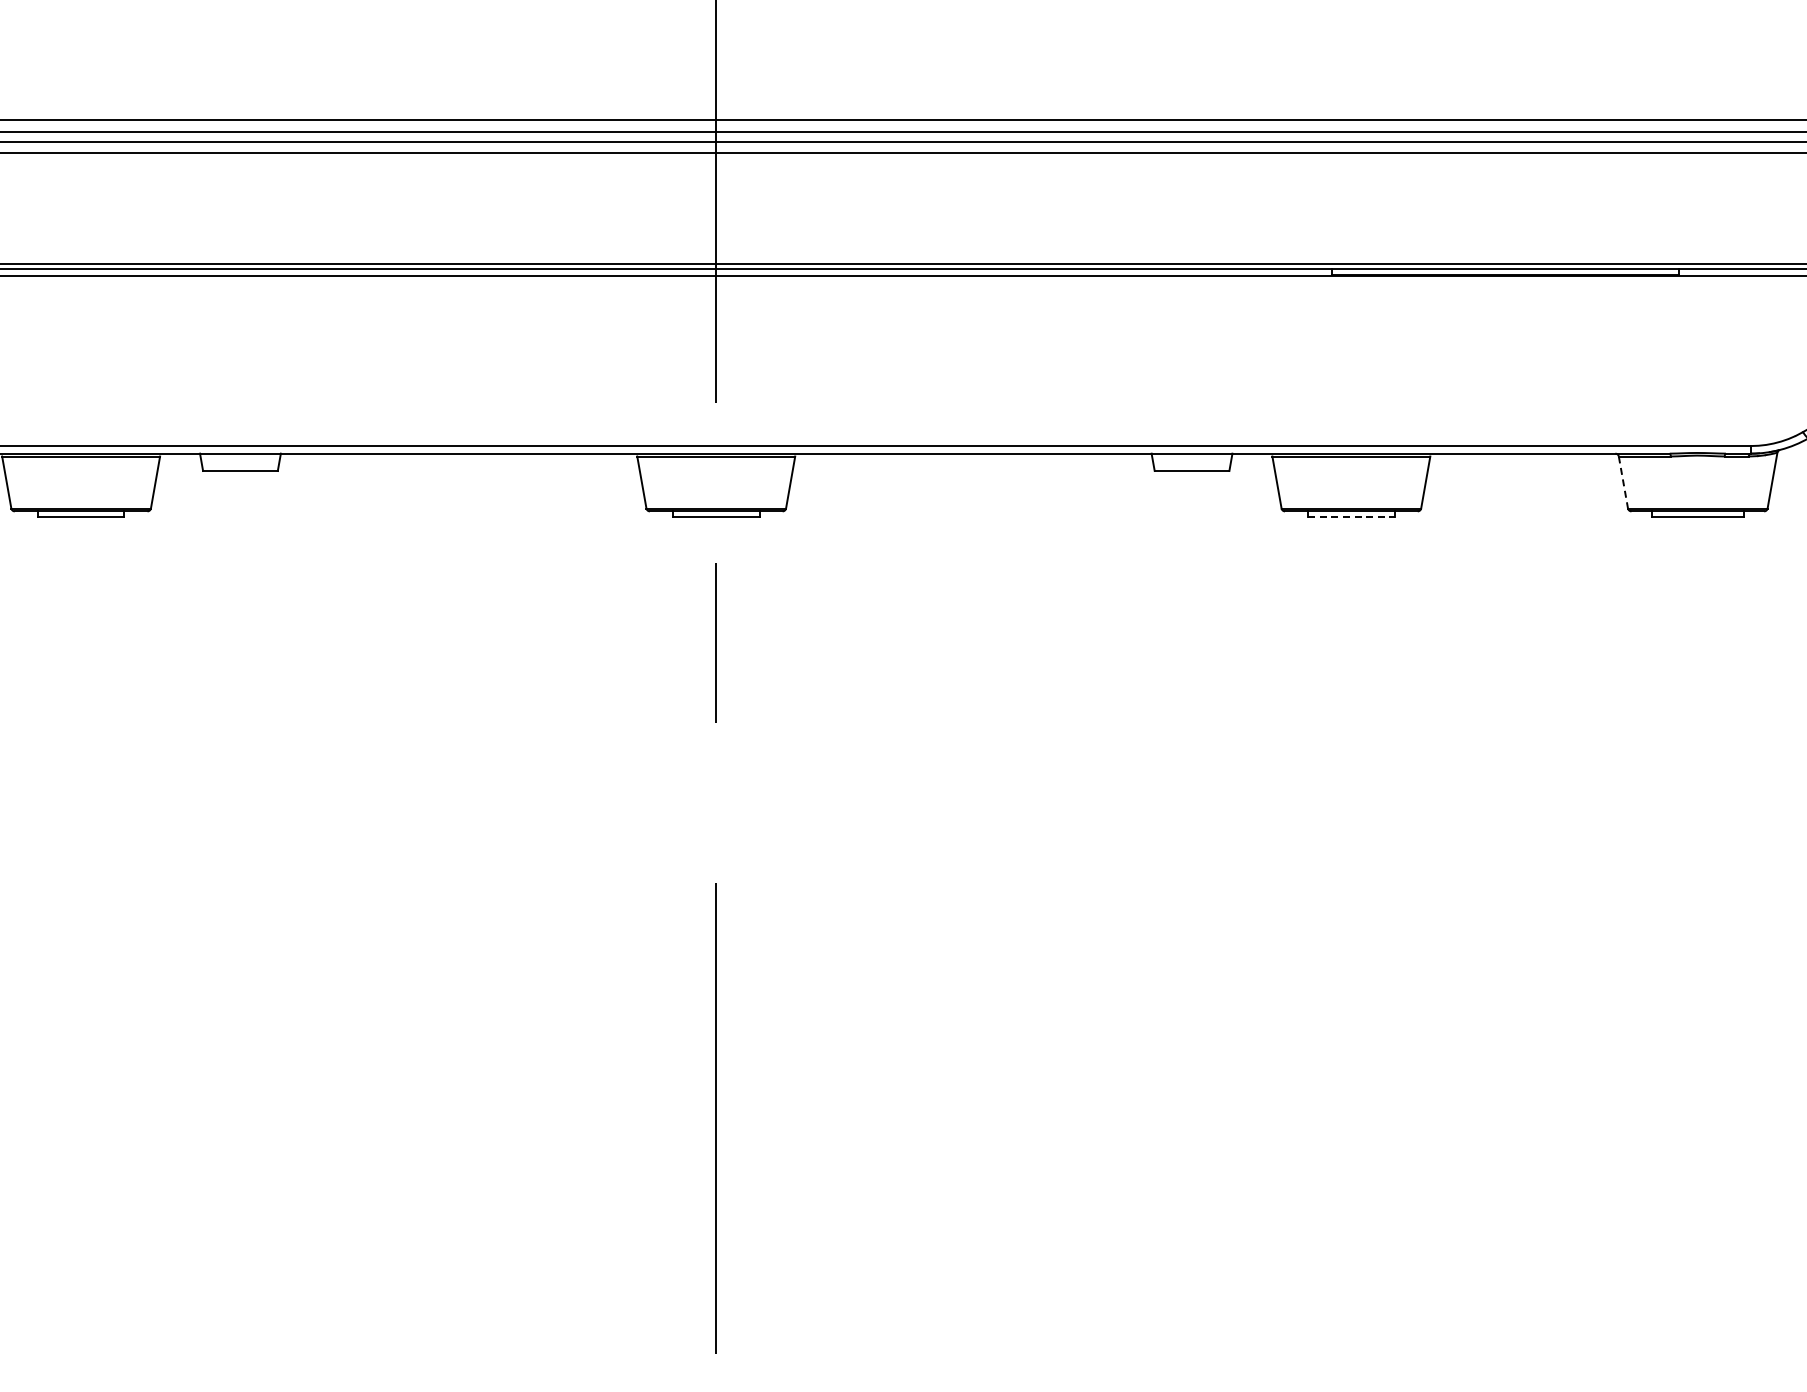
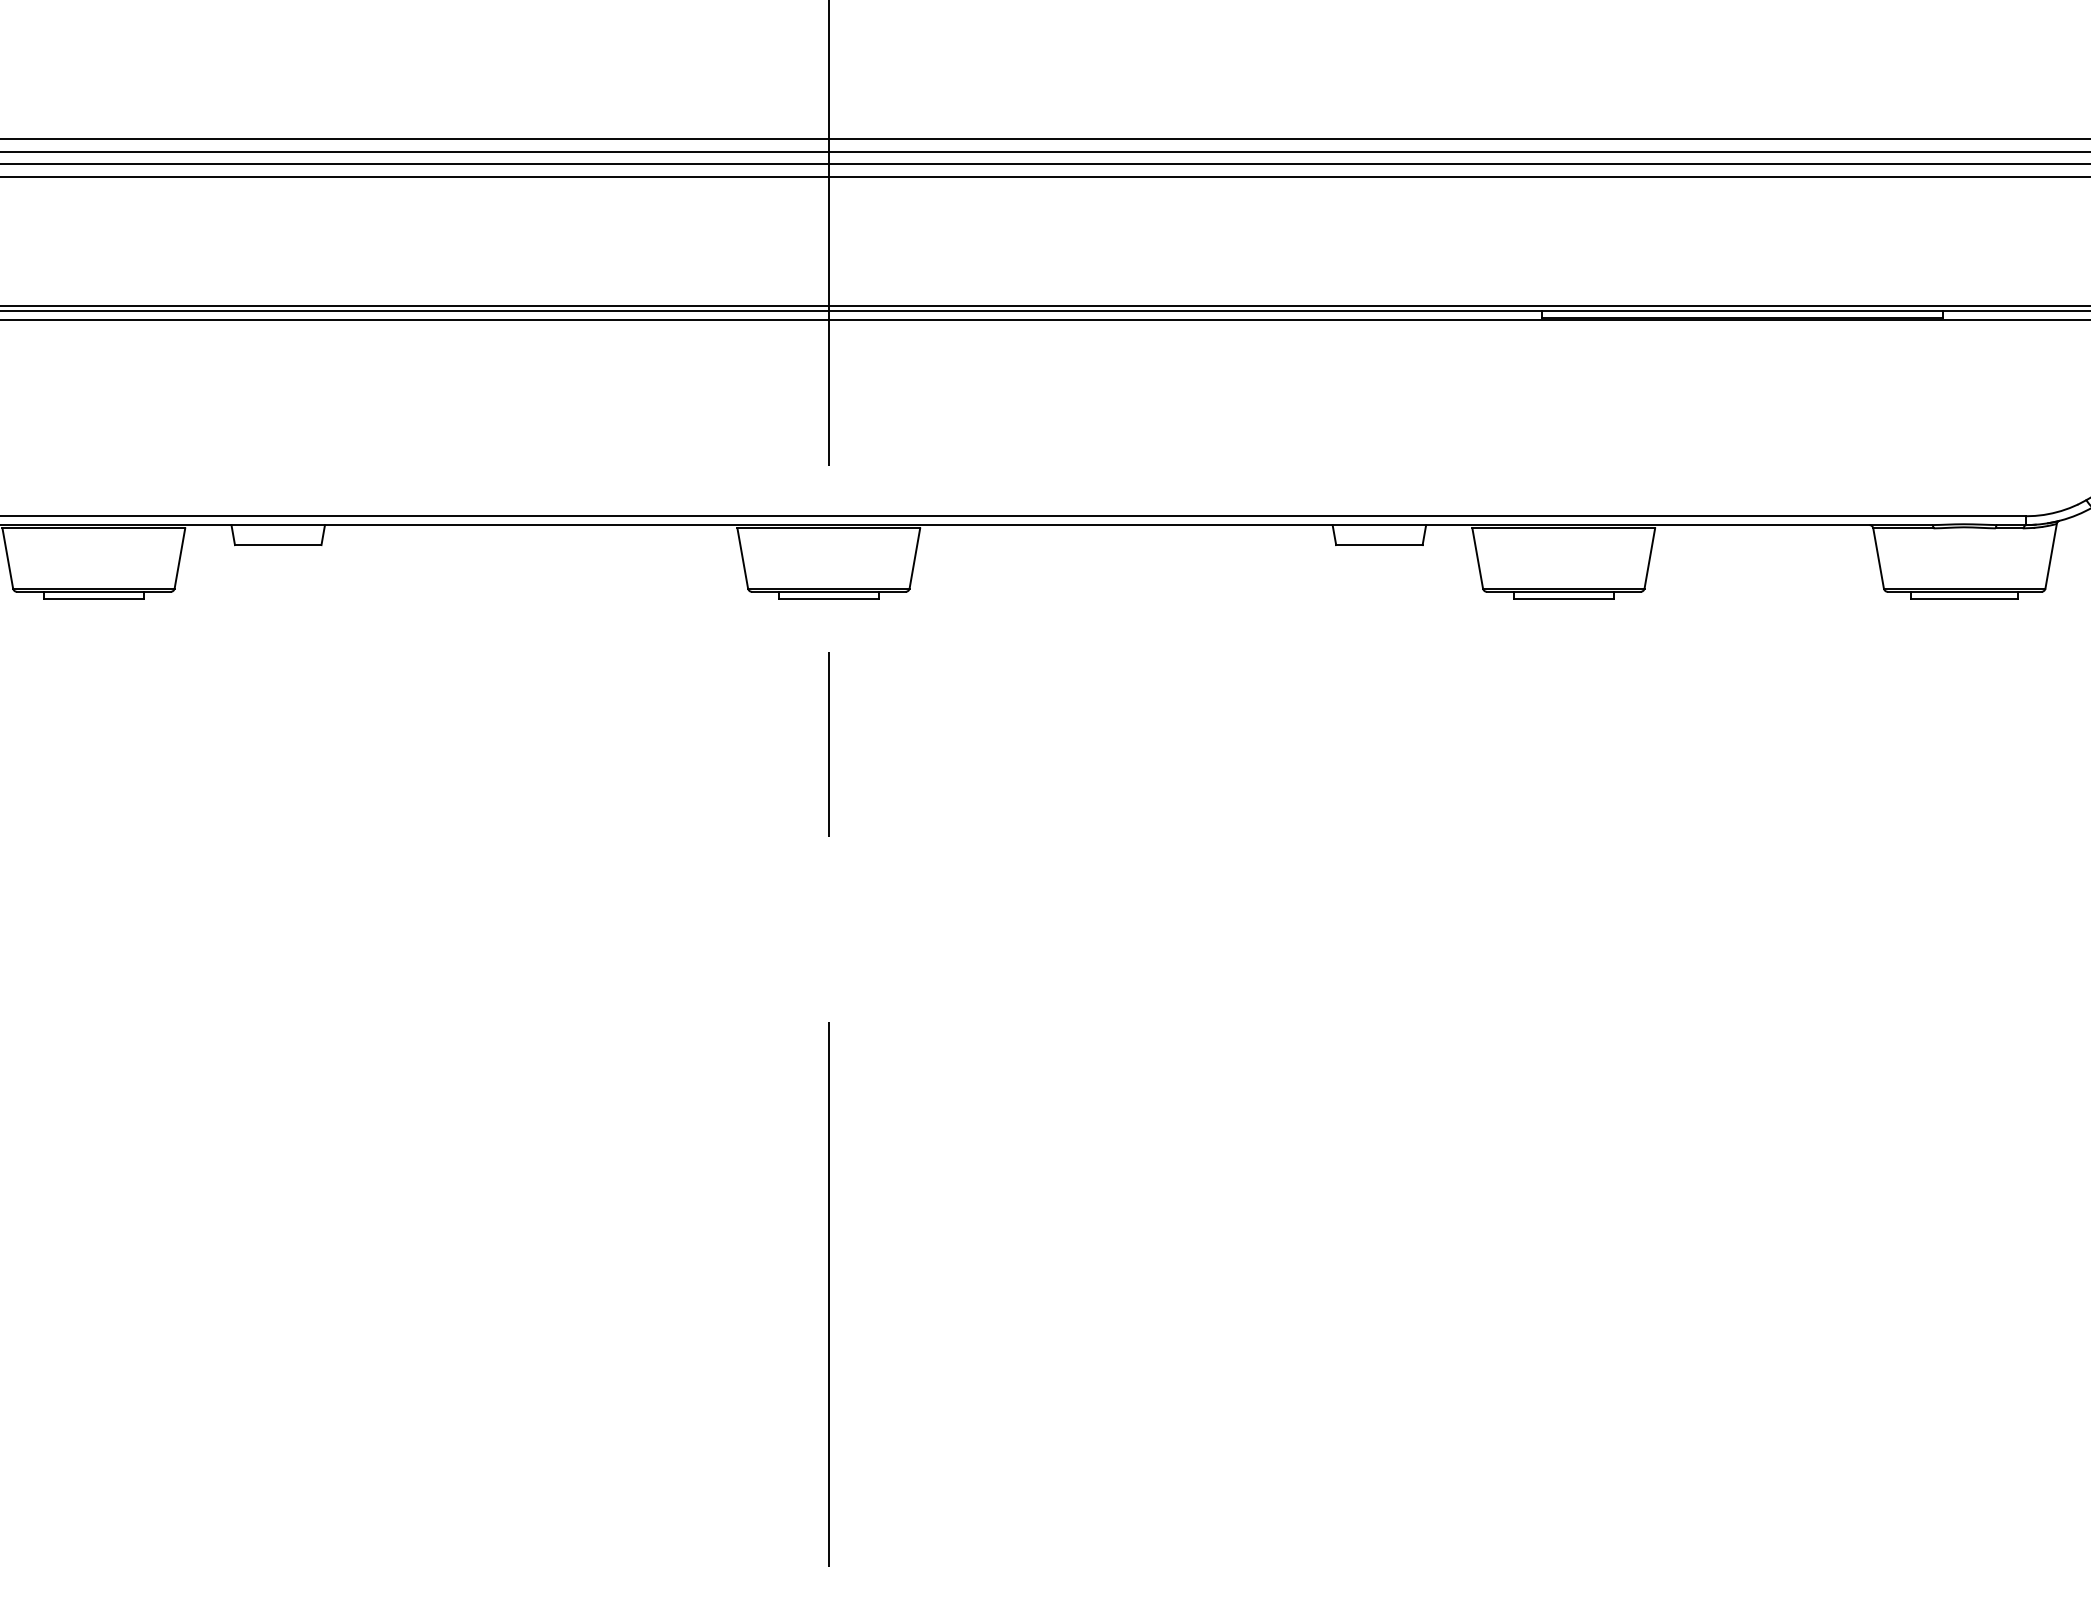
line: (1623, 483) -> (1878, 559), dashed -> solid
line: (1351, 517) -> (1563, 598), dashed -> solid

